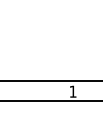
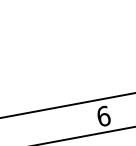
text: (72, 91) -> (102, 116), 1 -> 6

